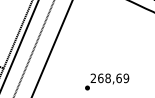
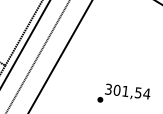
text: (109, 78) -> (127, 91), 268,69 -> 301,54

